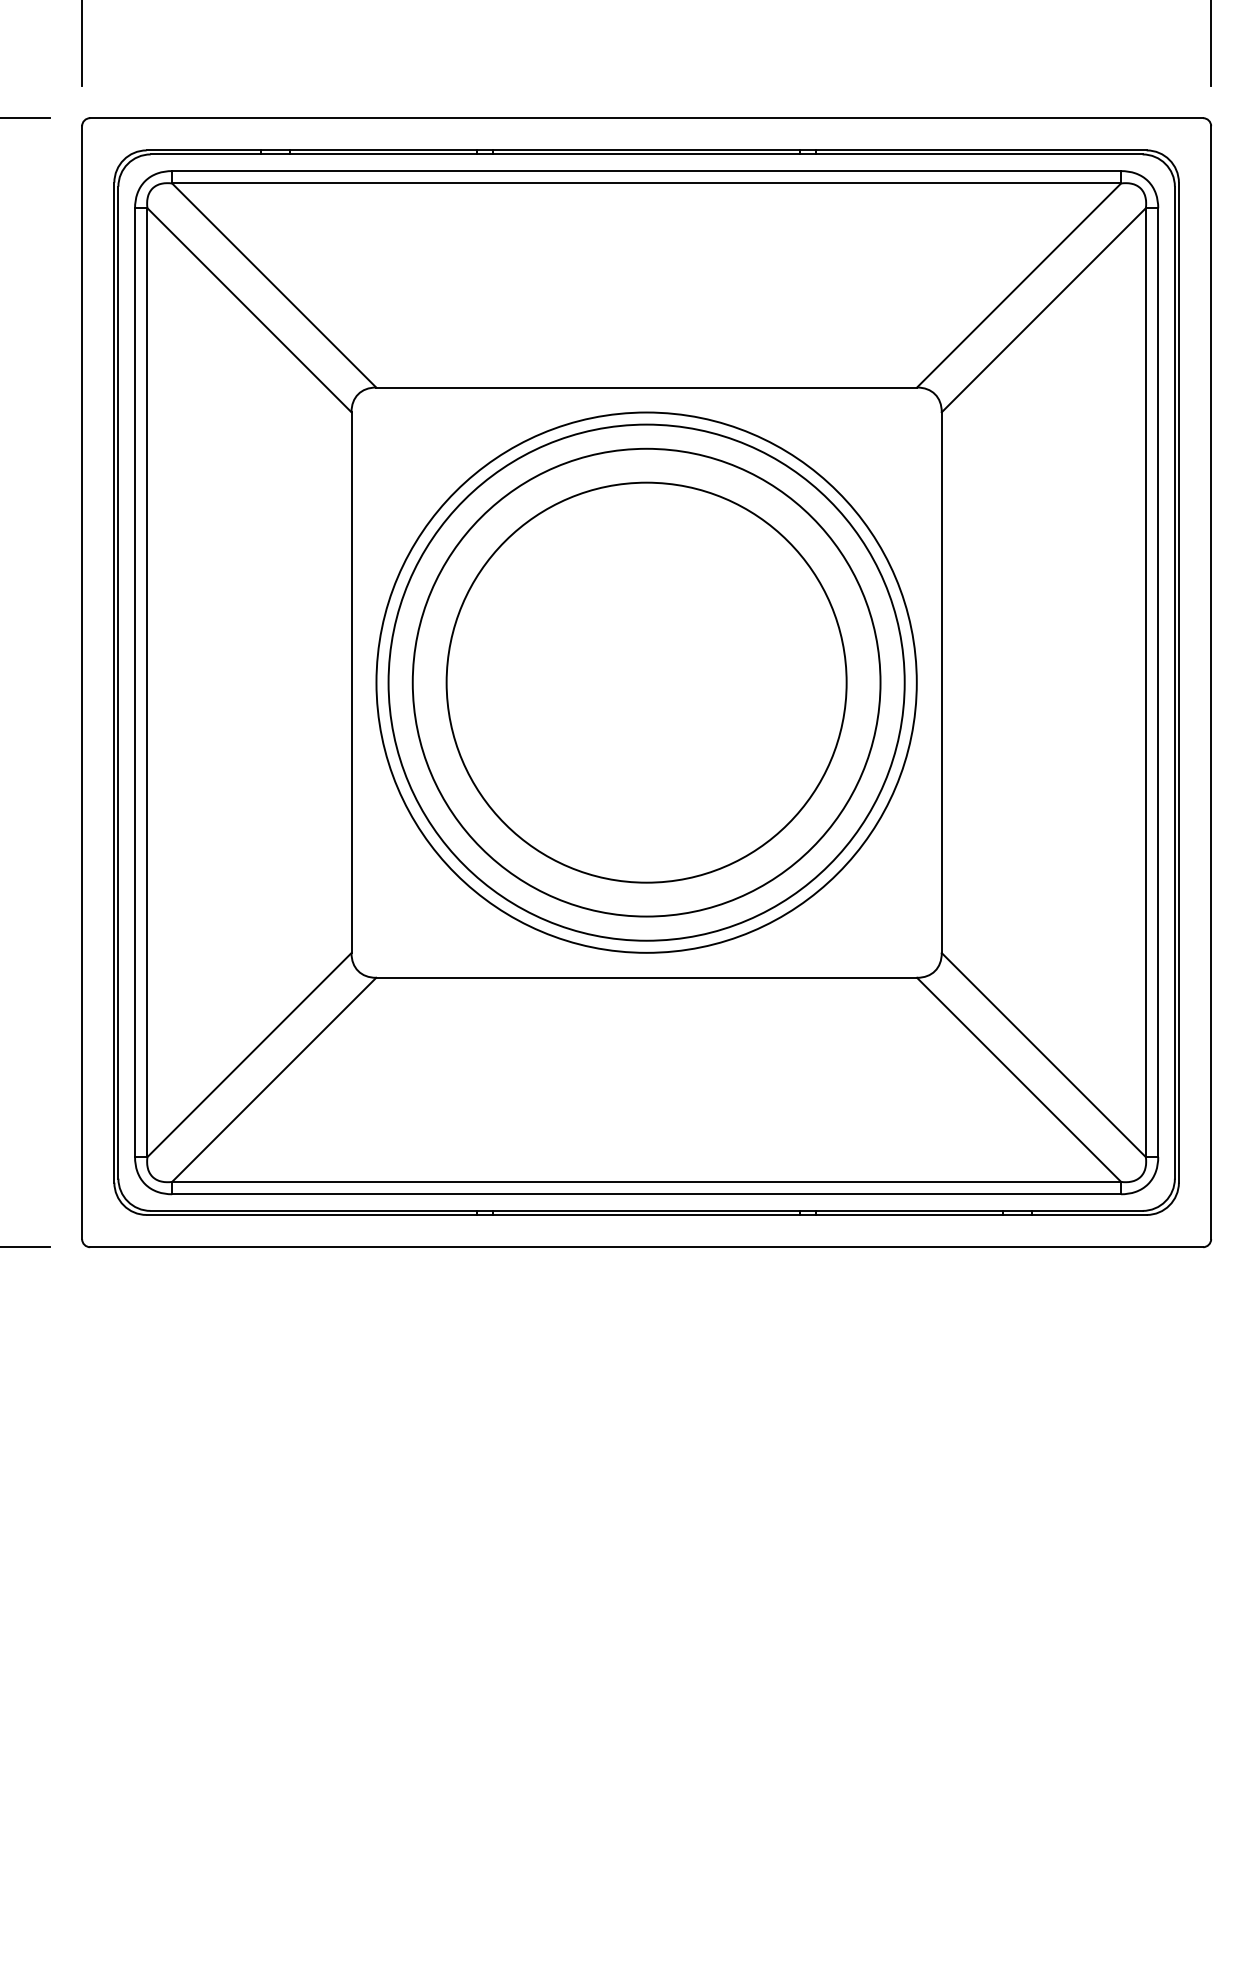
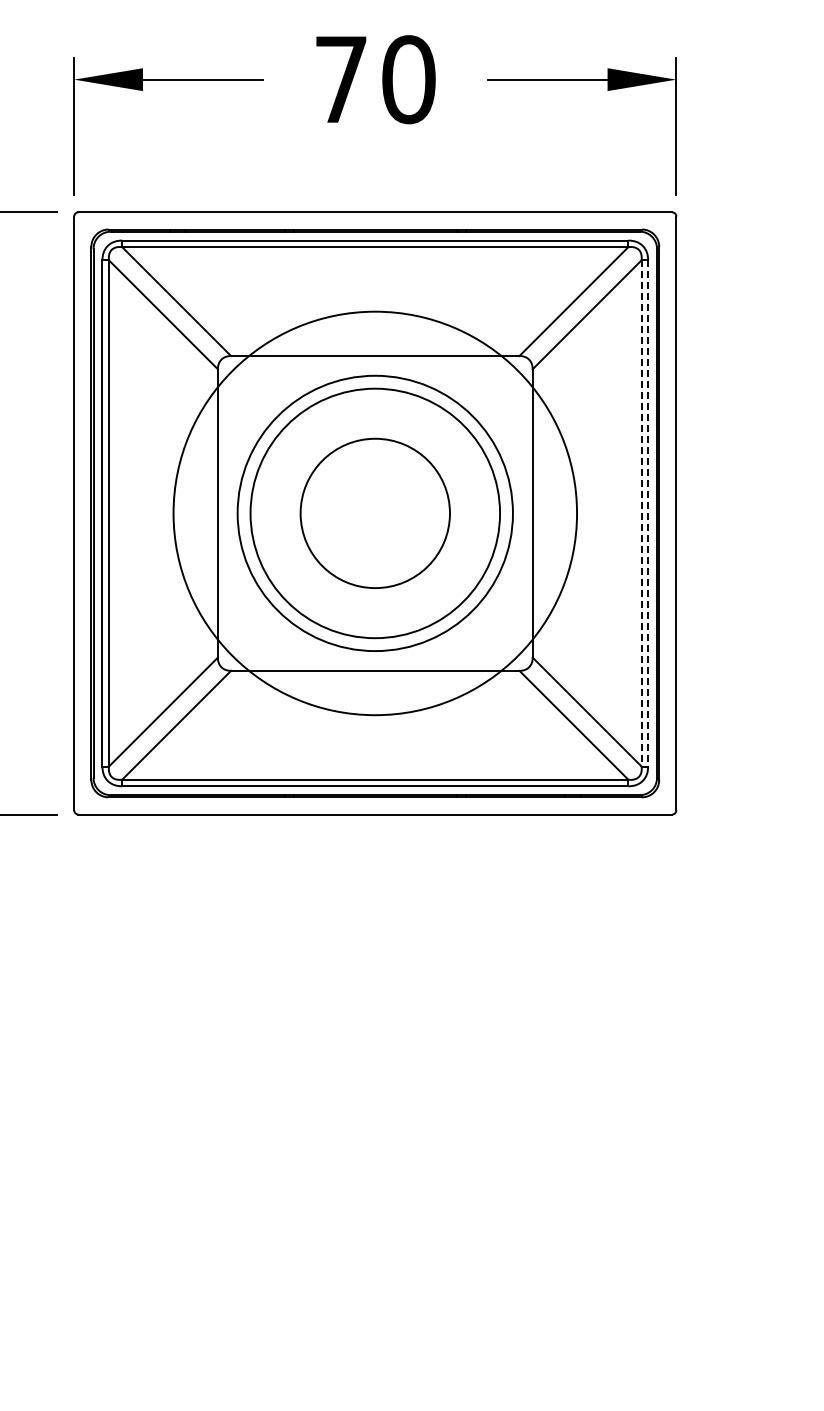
circle: (645, 682) -> (374, 513), size x0.7
circle: (647, 682) -> (375, 513), size x1.4
line: (1145, 682) -> (641, 513), solid -> dashed
line: (1158, 682) -> (648, 513), solid -> dashed

